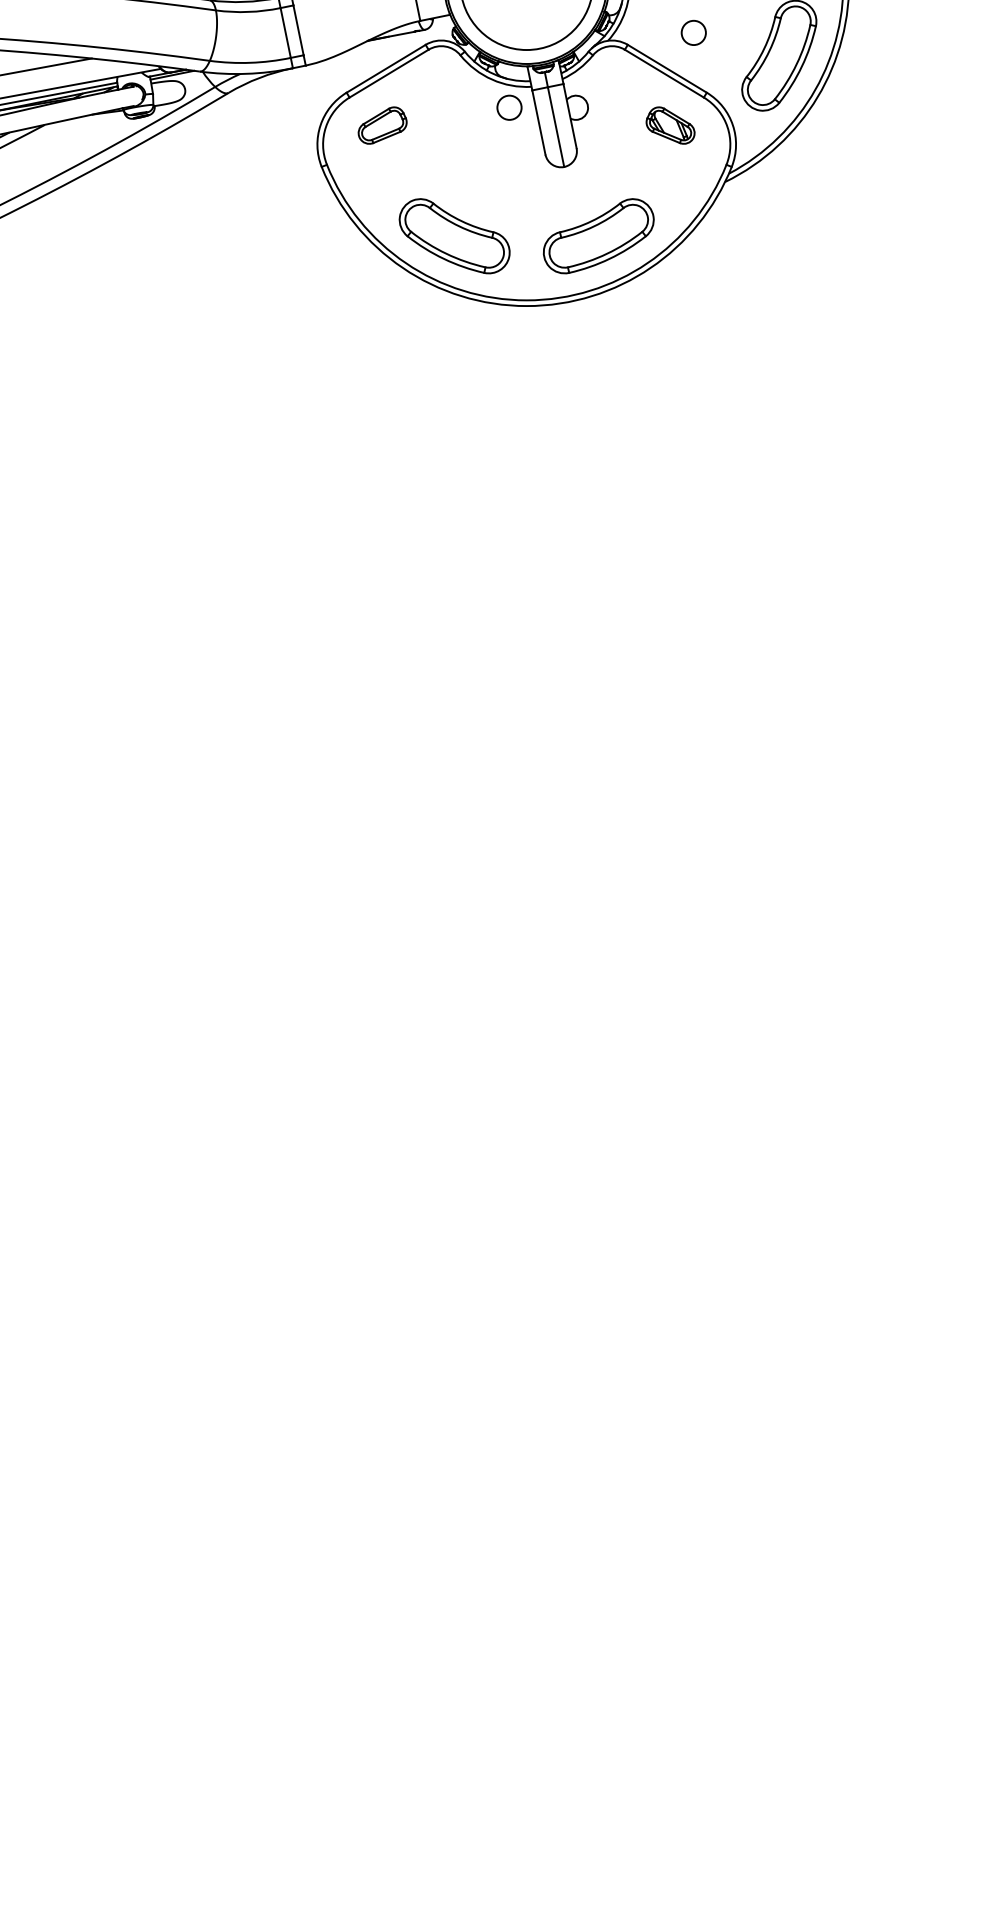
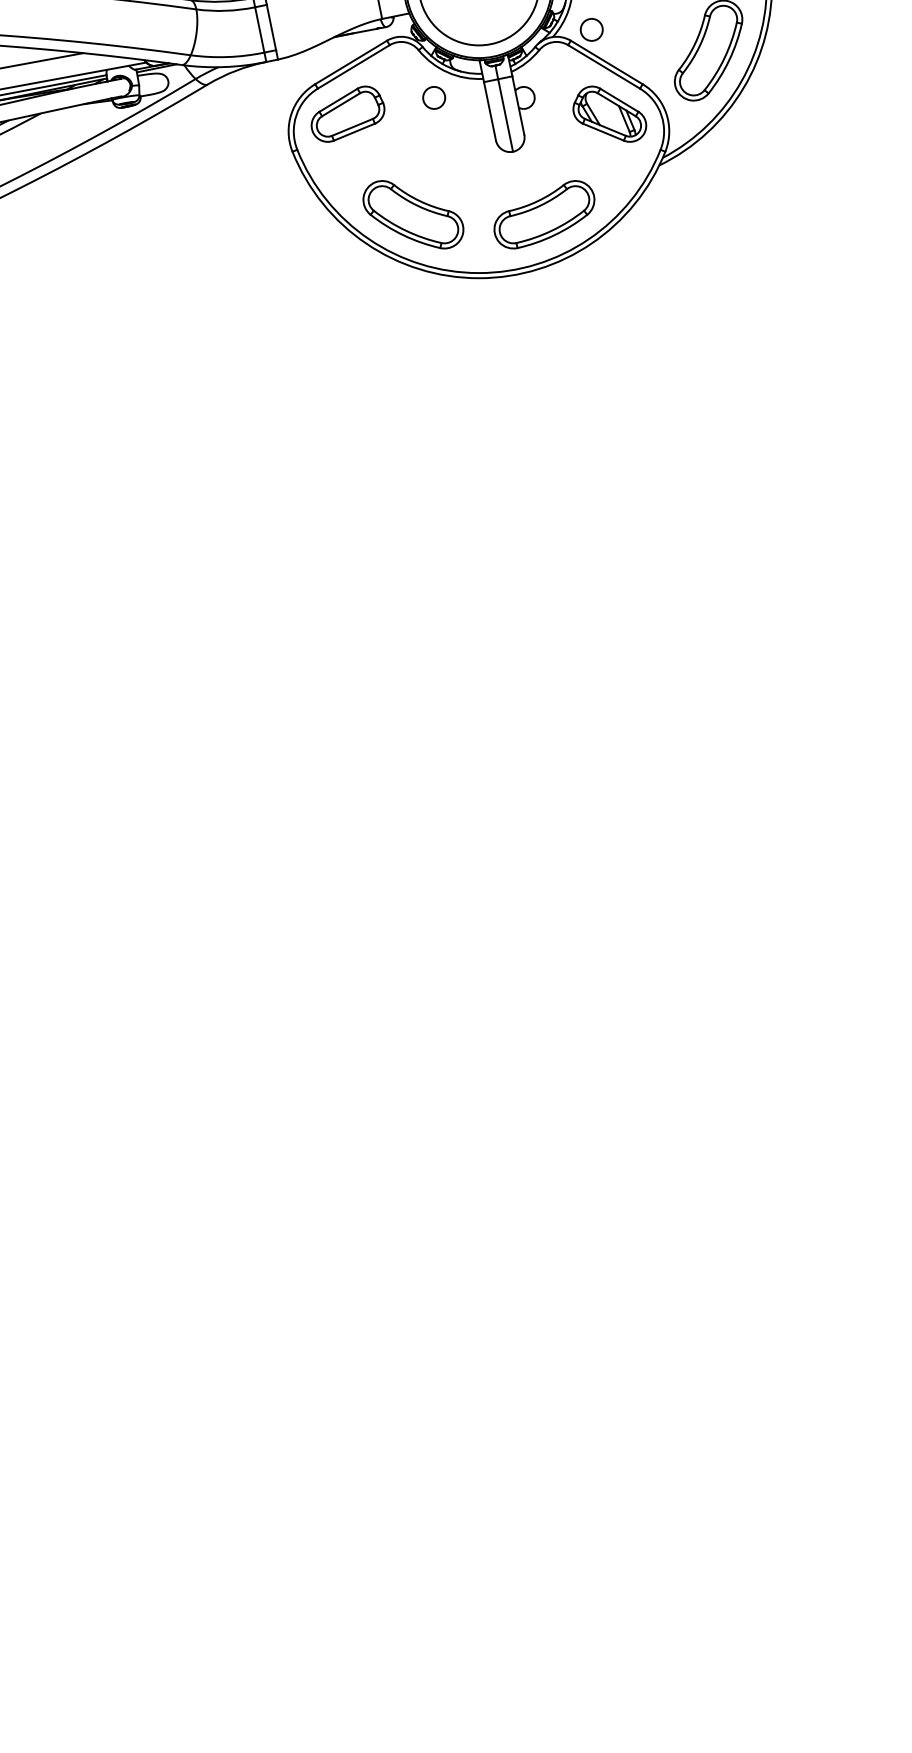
circle: (693, 32) -> (591, 29), moved
circle: (509, 107) -> (434, 97), moved
part: (382, 125) -> (347, 114), size x1.67
part: (670, 125) -> (609, 114), size x1.67

